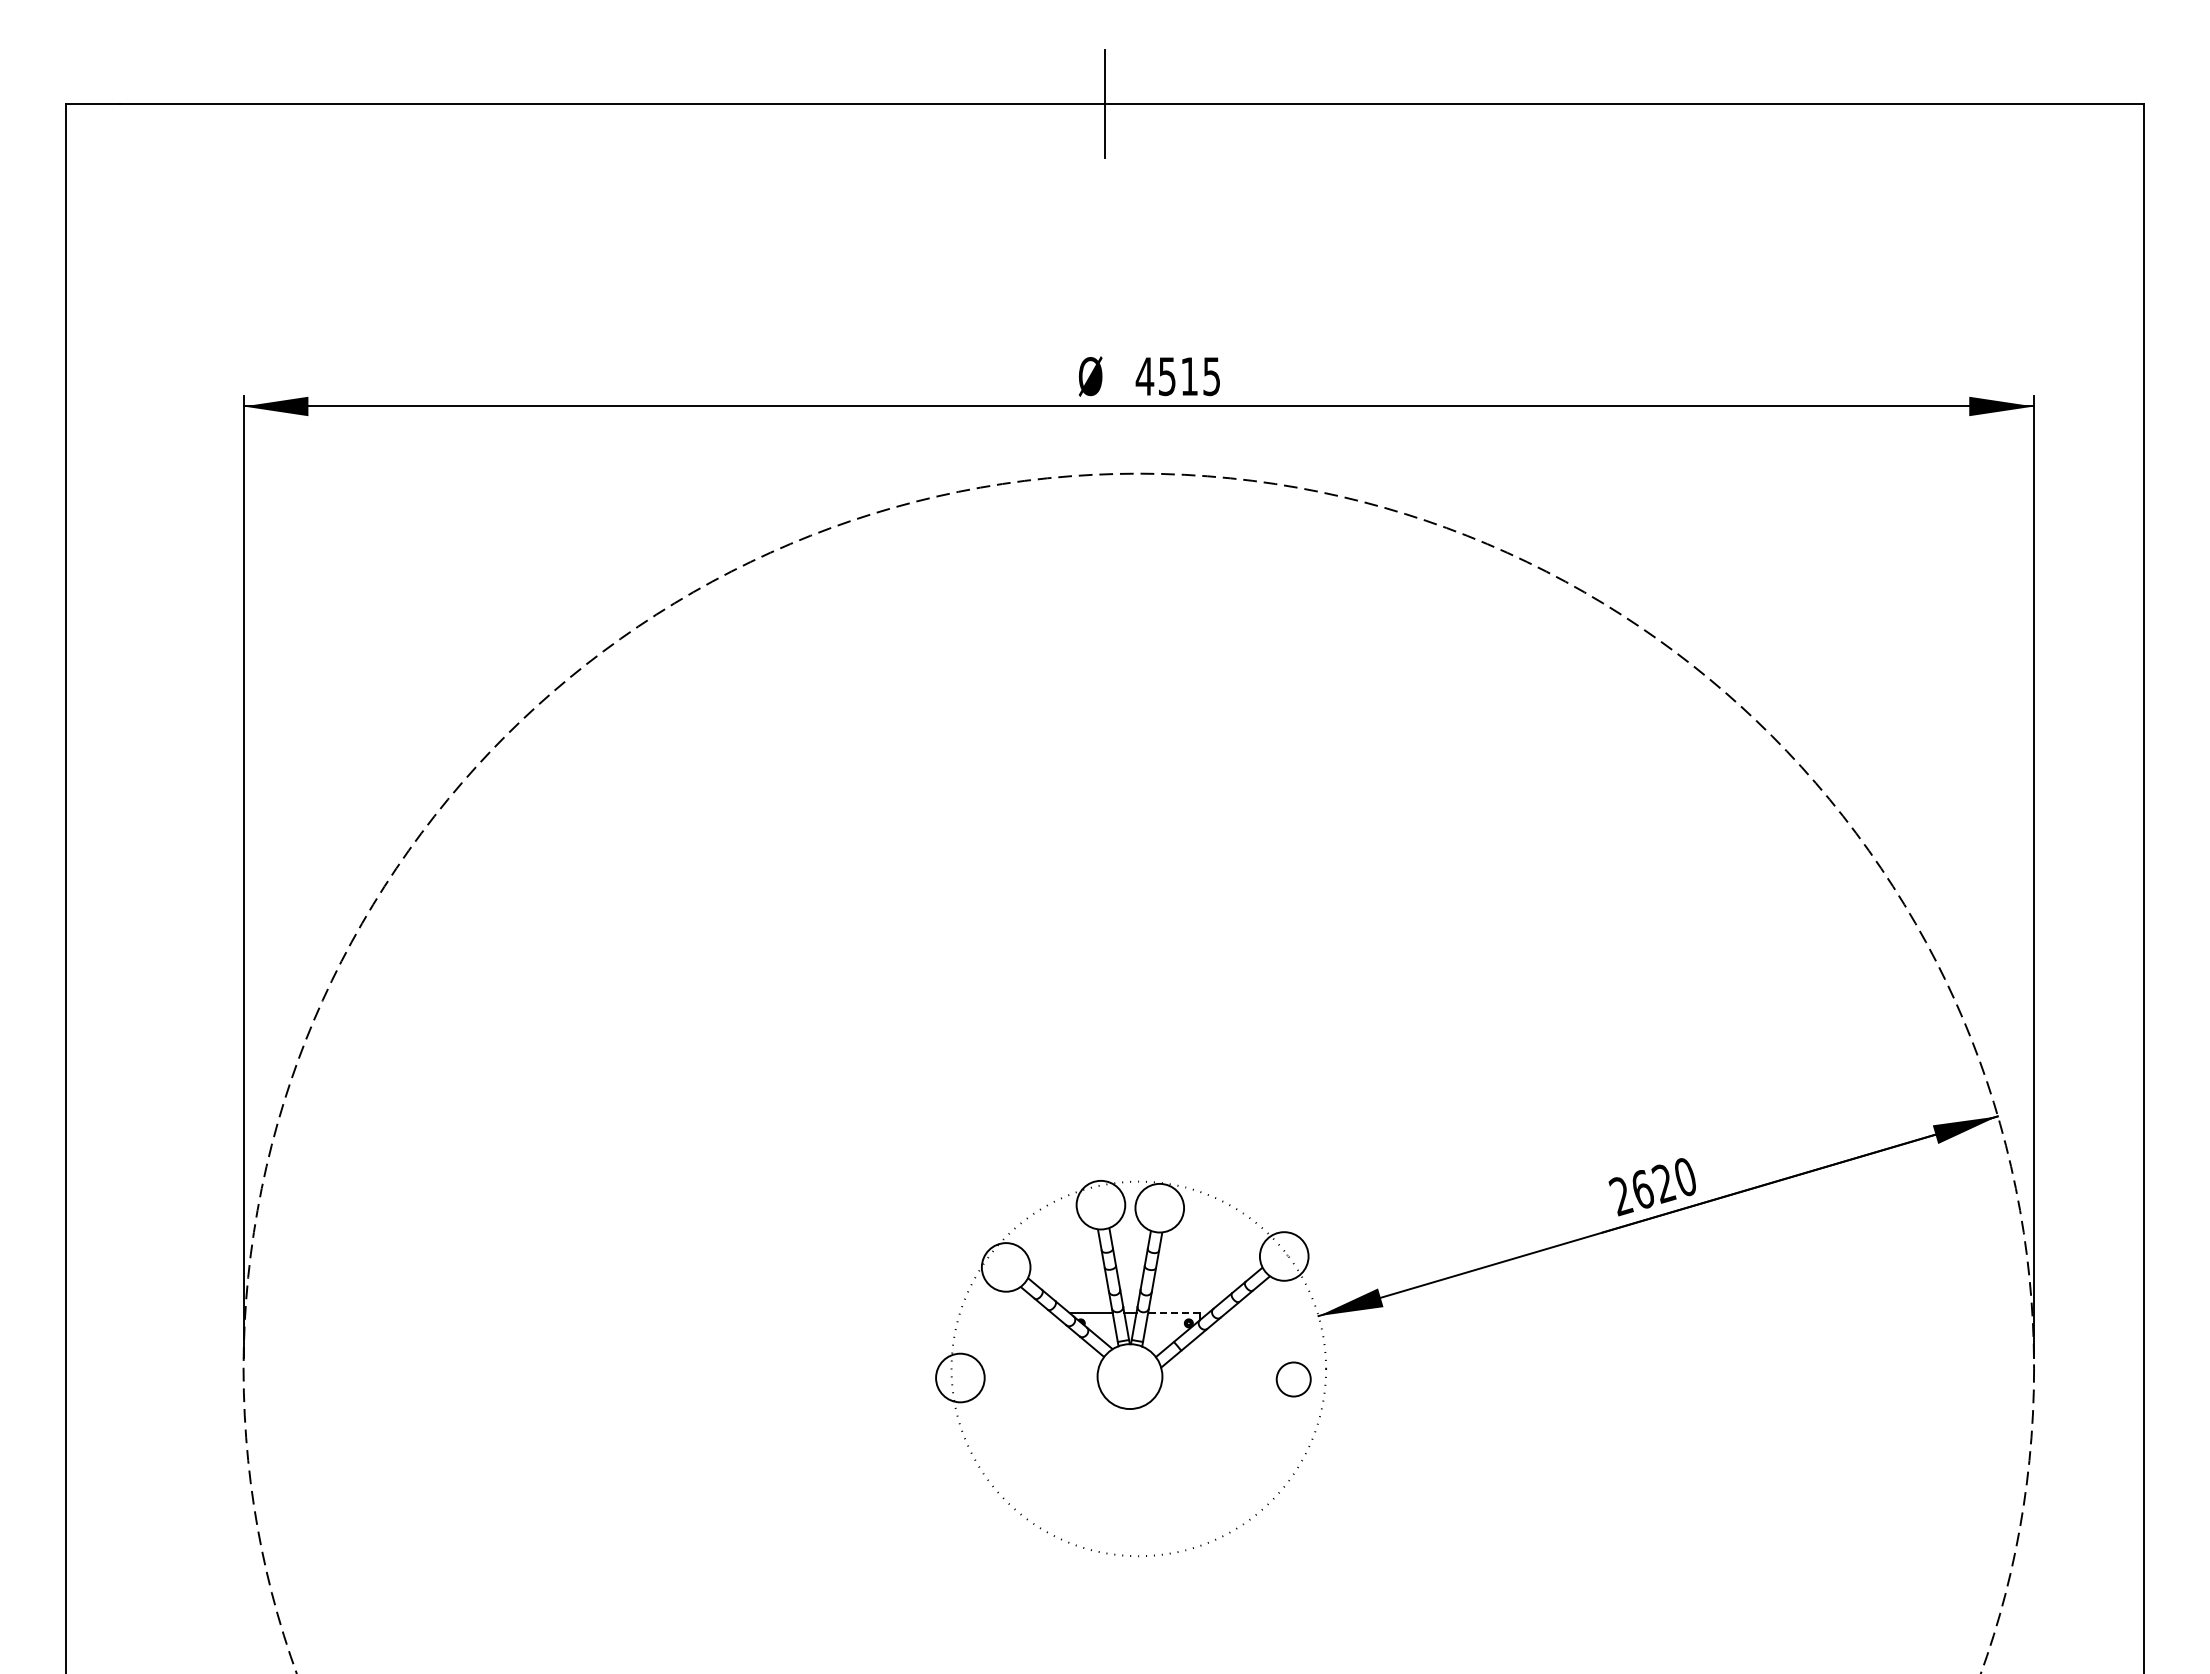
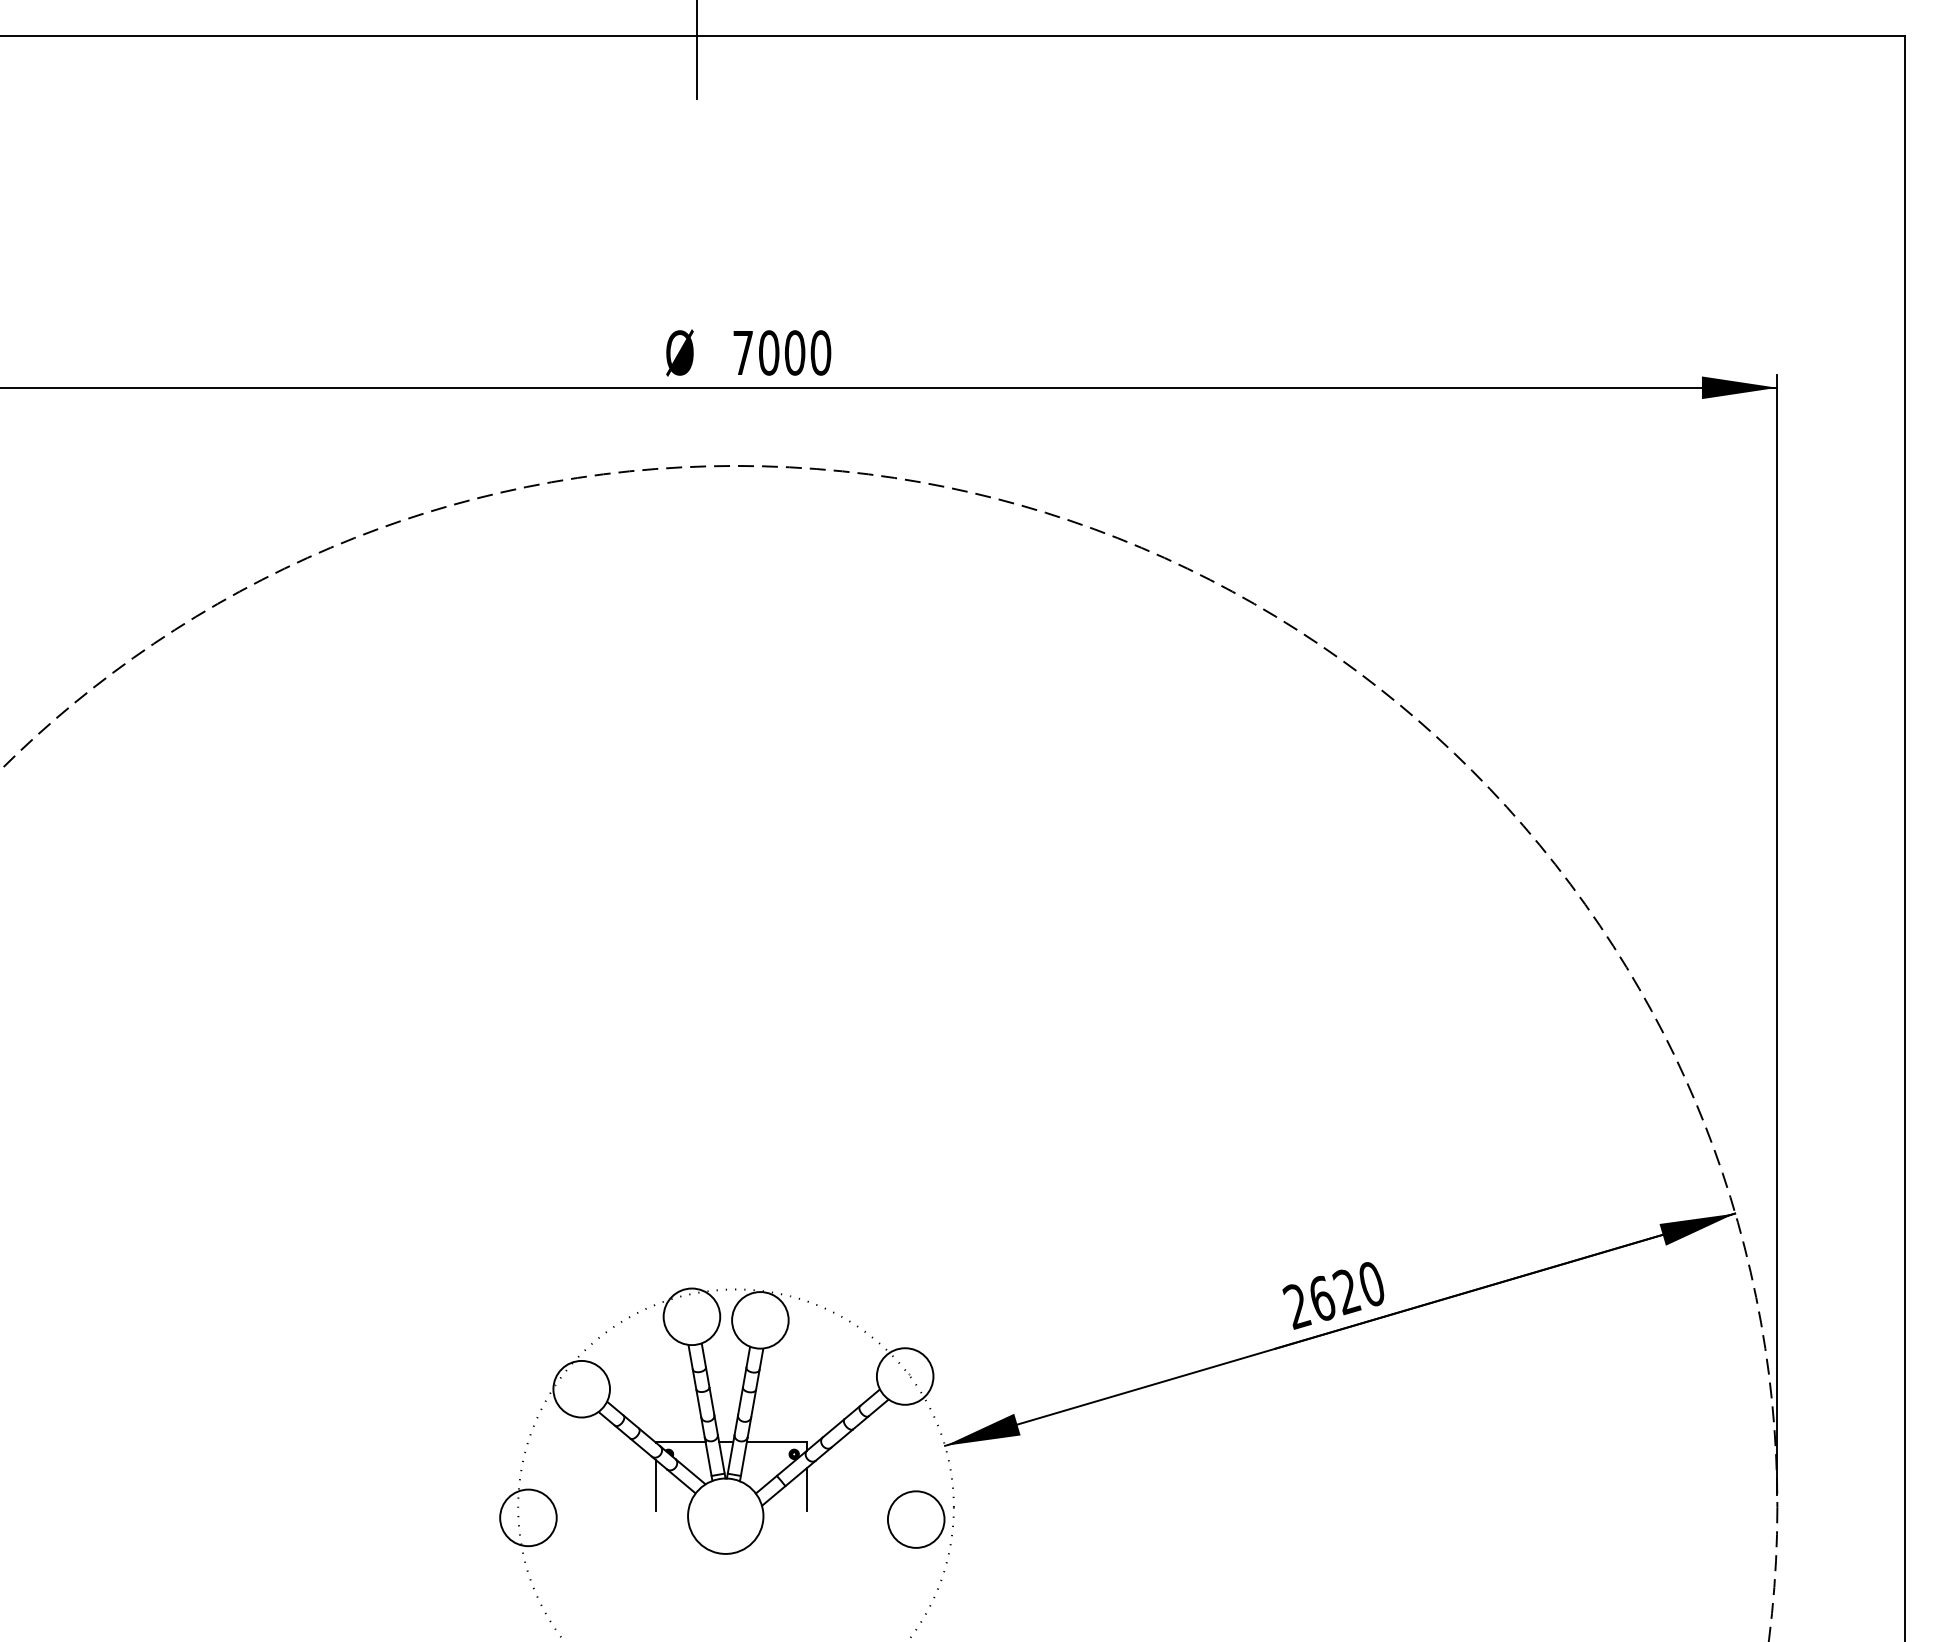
text: (1177, 376) -> (781, 352), 4515 -> 7000
line: (1173, 1312) -> (776, 1441), dashed -> solid
line: (1069, 1349) -> (655, 1484), added
line: (1199, 1353) -> (806, 1489), added
circle: (1293, 1379) -> (915, 1519), size x1.43

